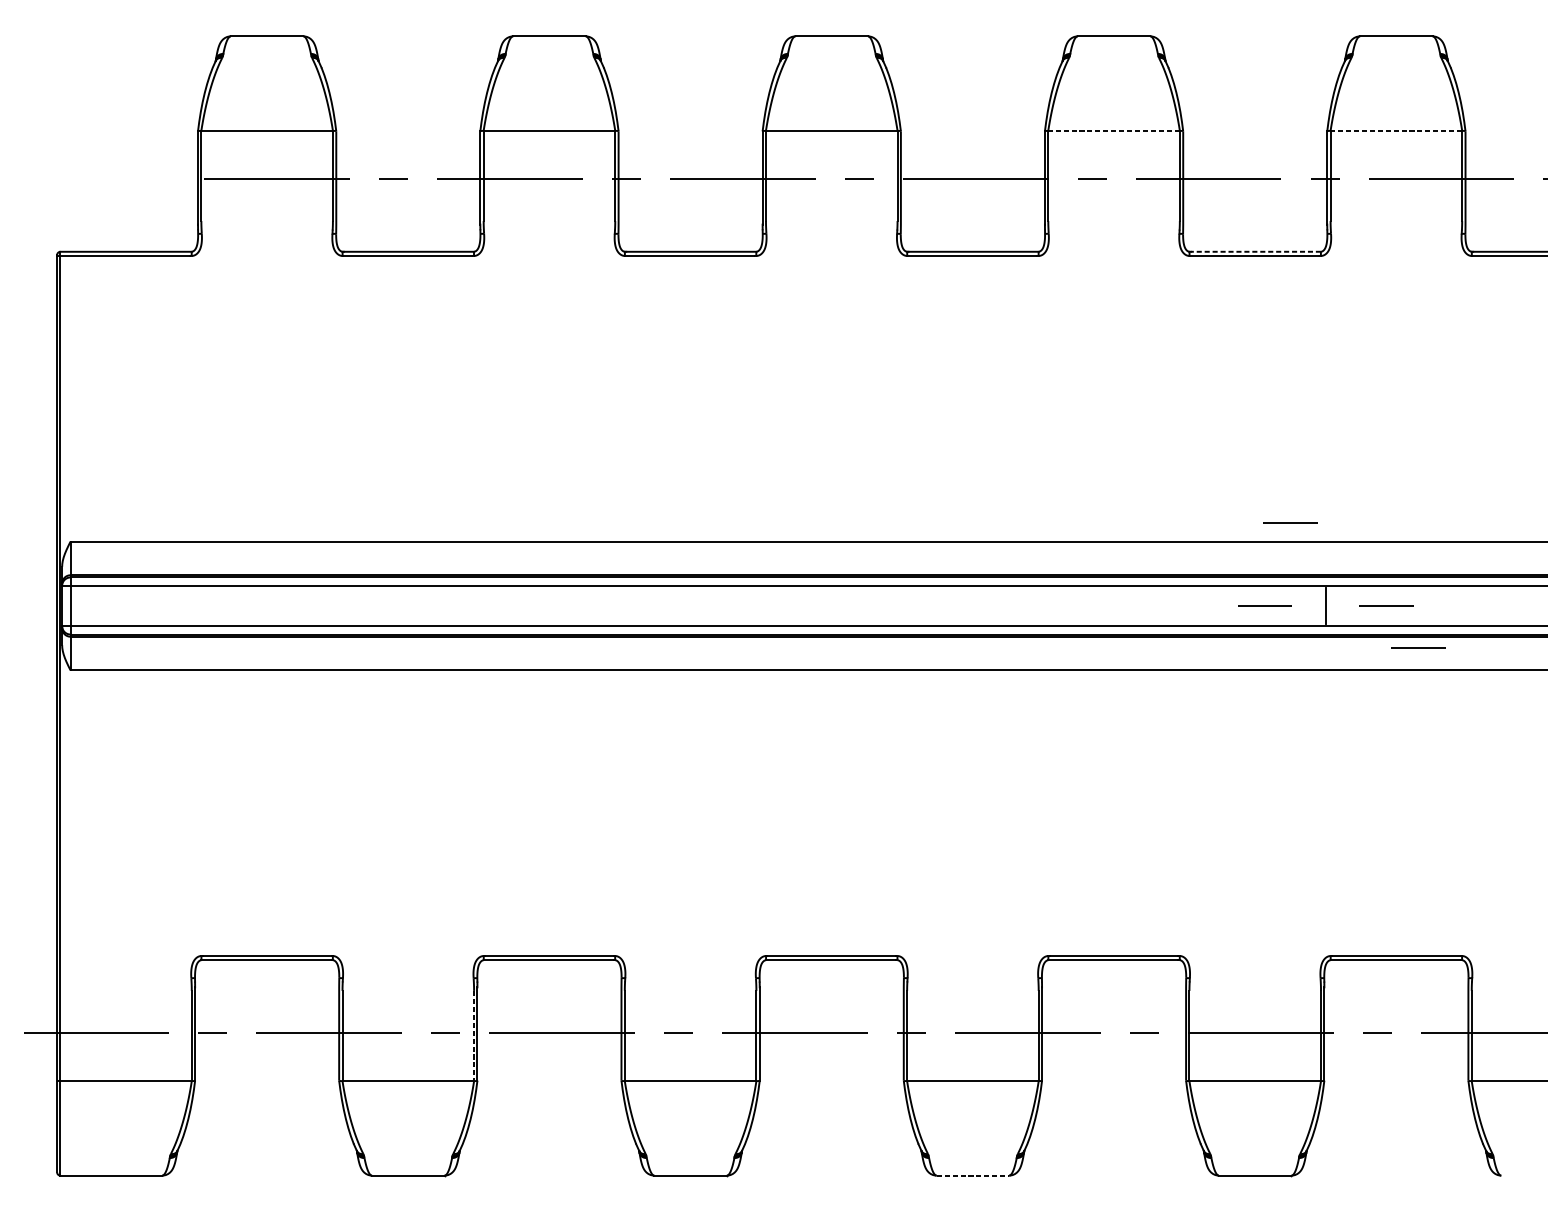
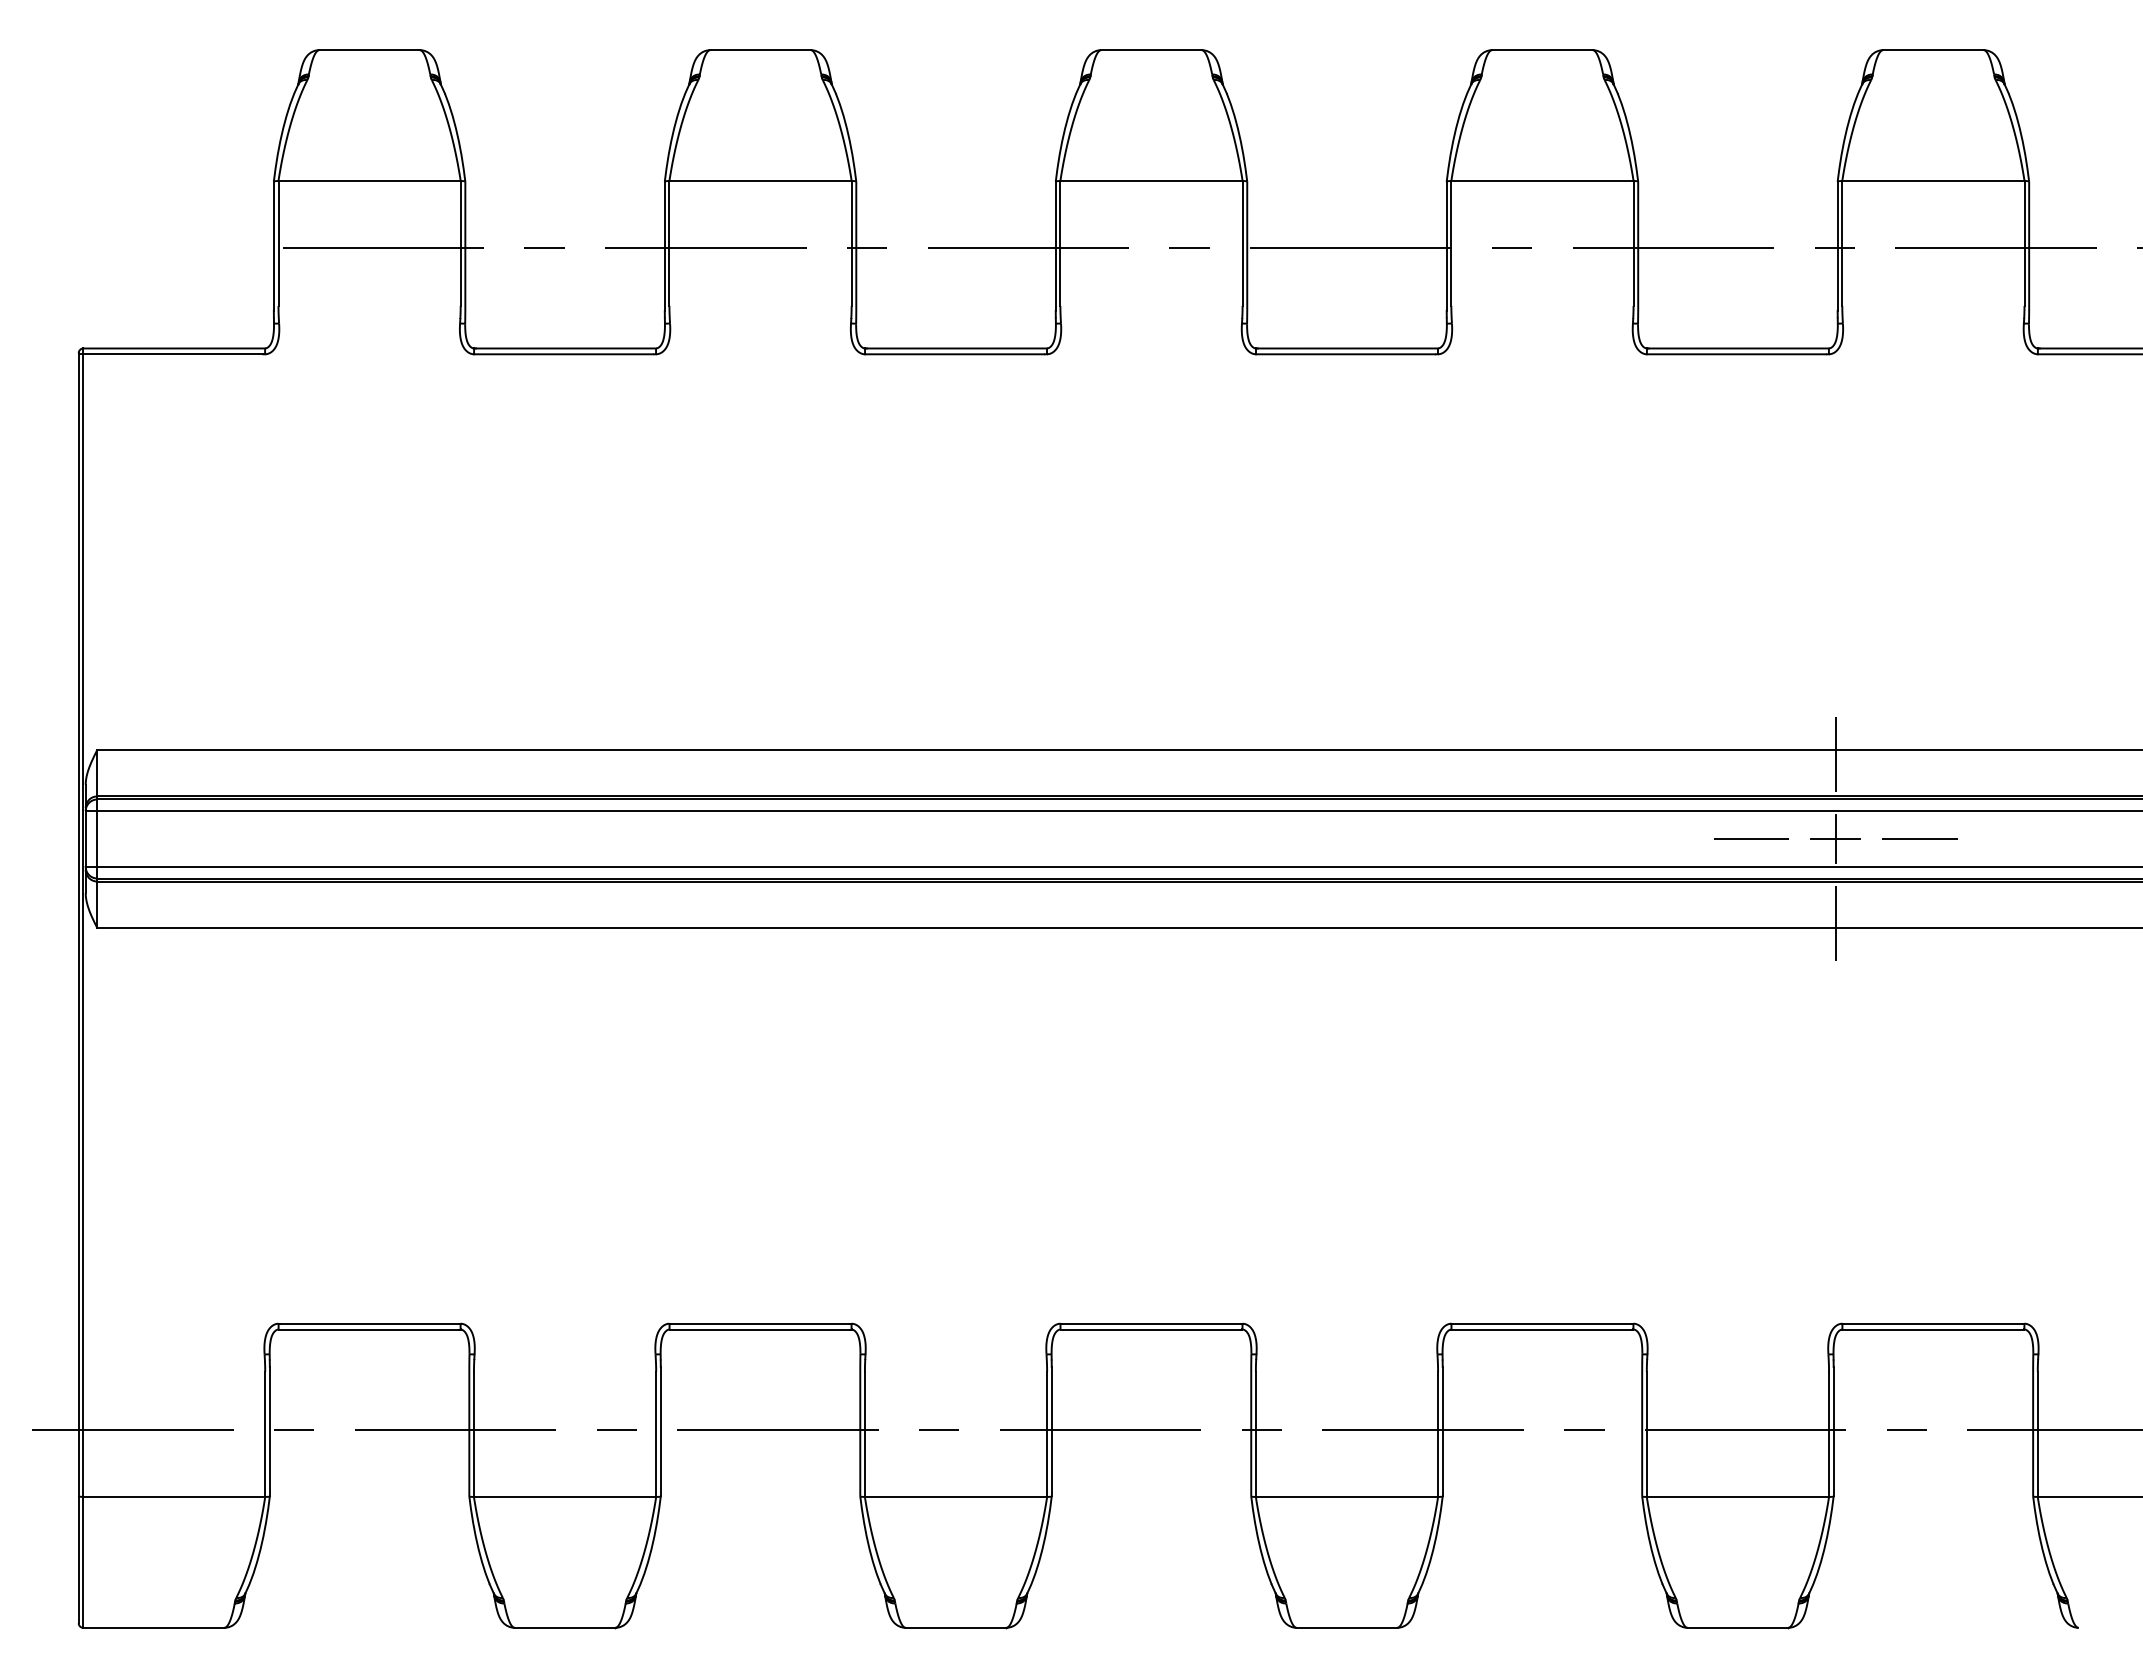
line: (1113, 131) -> (1541, 181), dashed -> solid
line: (1395, 131) -> (1932, 181), dashed -> solid
line: (1255, 251) -> (1738, 348), dashed -> solid
line: (1290, 522) -> (1786, 723), removed
line: (1325, 544) -> (1835, 754), added
line: (1325, 605) -> (1835, 838), added
line: (1418, 647) -> (1964, 896), removed
line: (1325, 667) -> (1835, 923), added
line: (474, 1036) -> (656, 1434), dashed -> solid
line: (973, 1175) -> (1347, 1627), dashed -> solid

